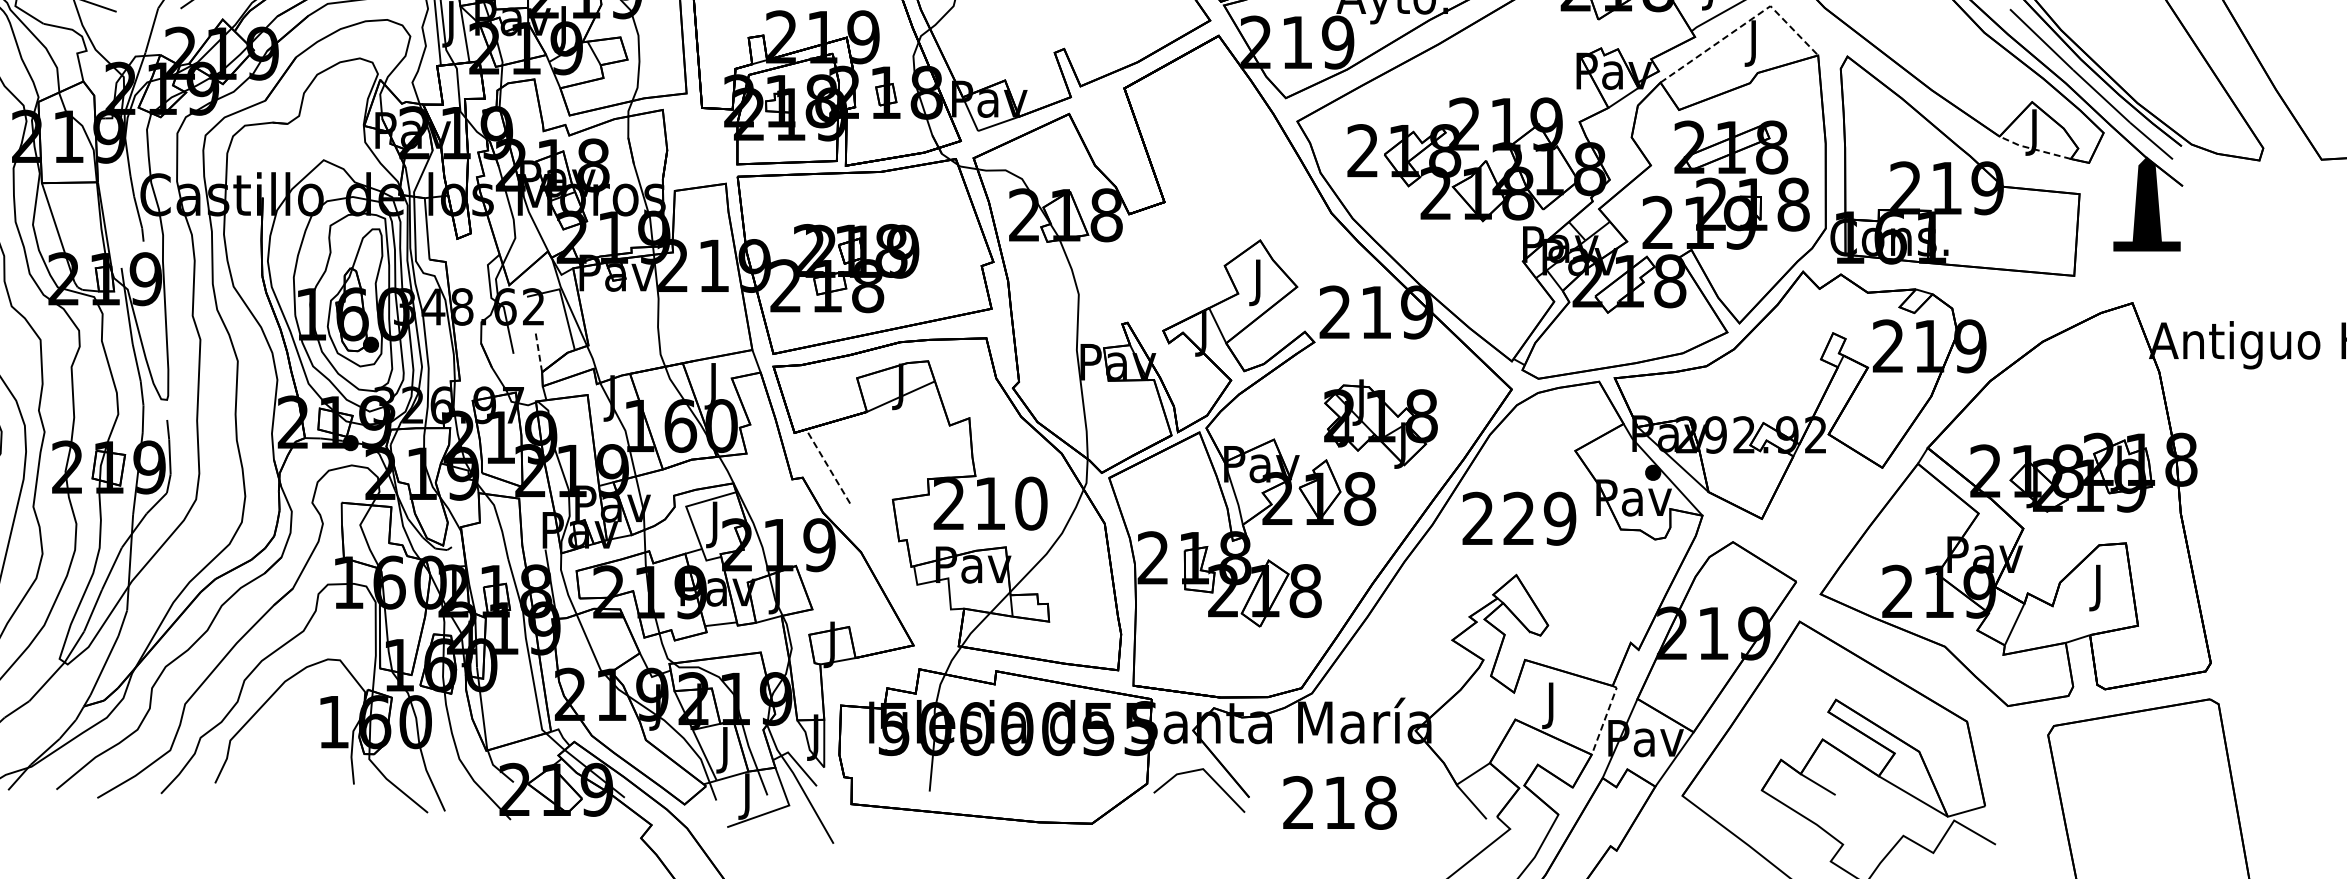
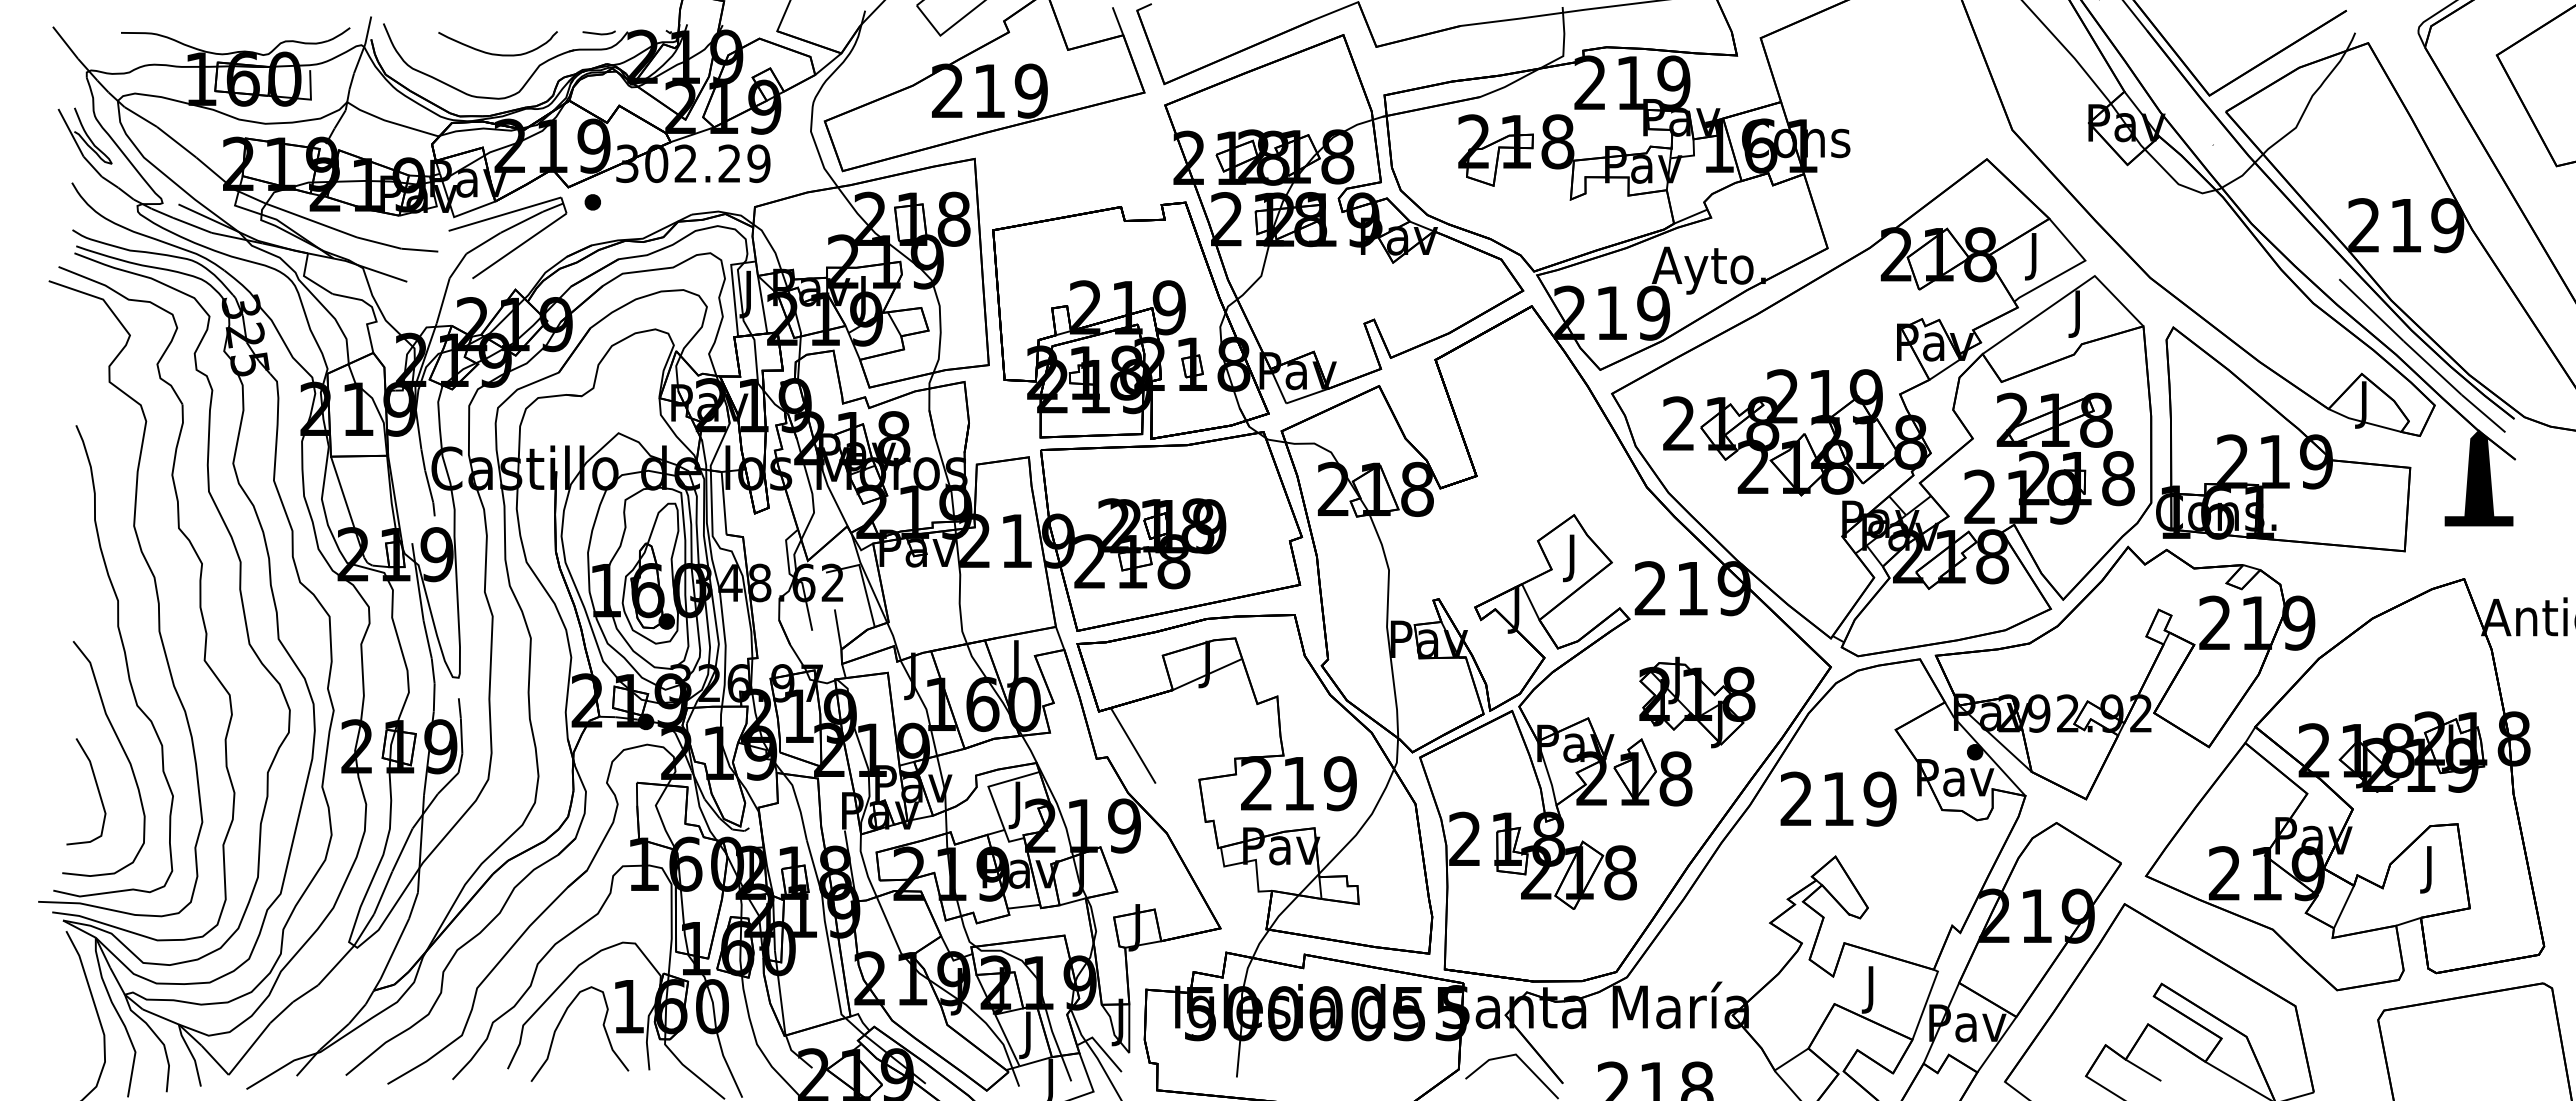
line: (1744, 24) -> (2068, 294), dashed -> solid
line: (2033, 148) -> (2363, 421), dashed -> solid
line: (539, 351) -> (838, 628), dashed -> solid
line: (828, 466) -> (1133, 745), dashed -> solid
text: (1031, 503) -> (1340, 783), 210 -> 219
text: (1518, 518) -> (1837, 798), 229 -> 219
line: (1605, 719) -> (1926, 1003), dashed -> solid
curve: (266, 738) -> (560, 1023), added

